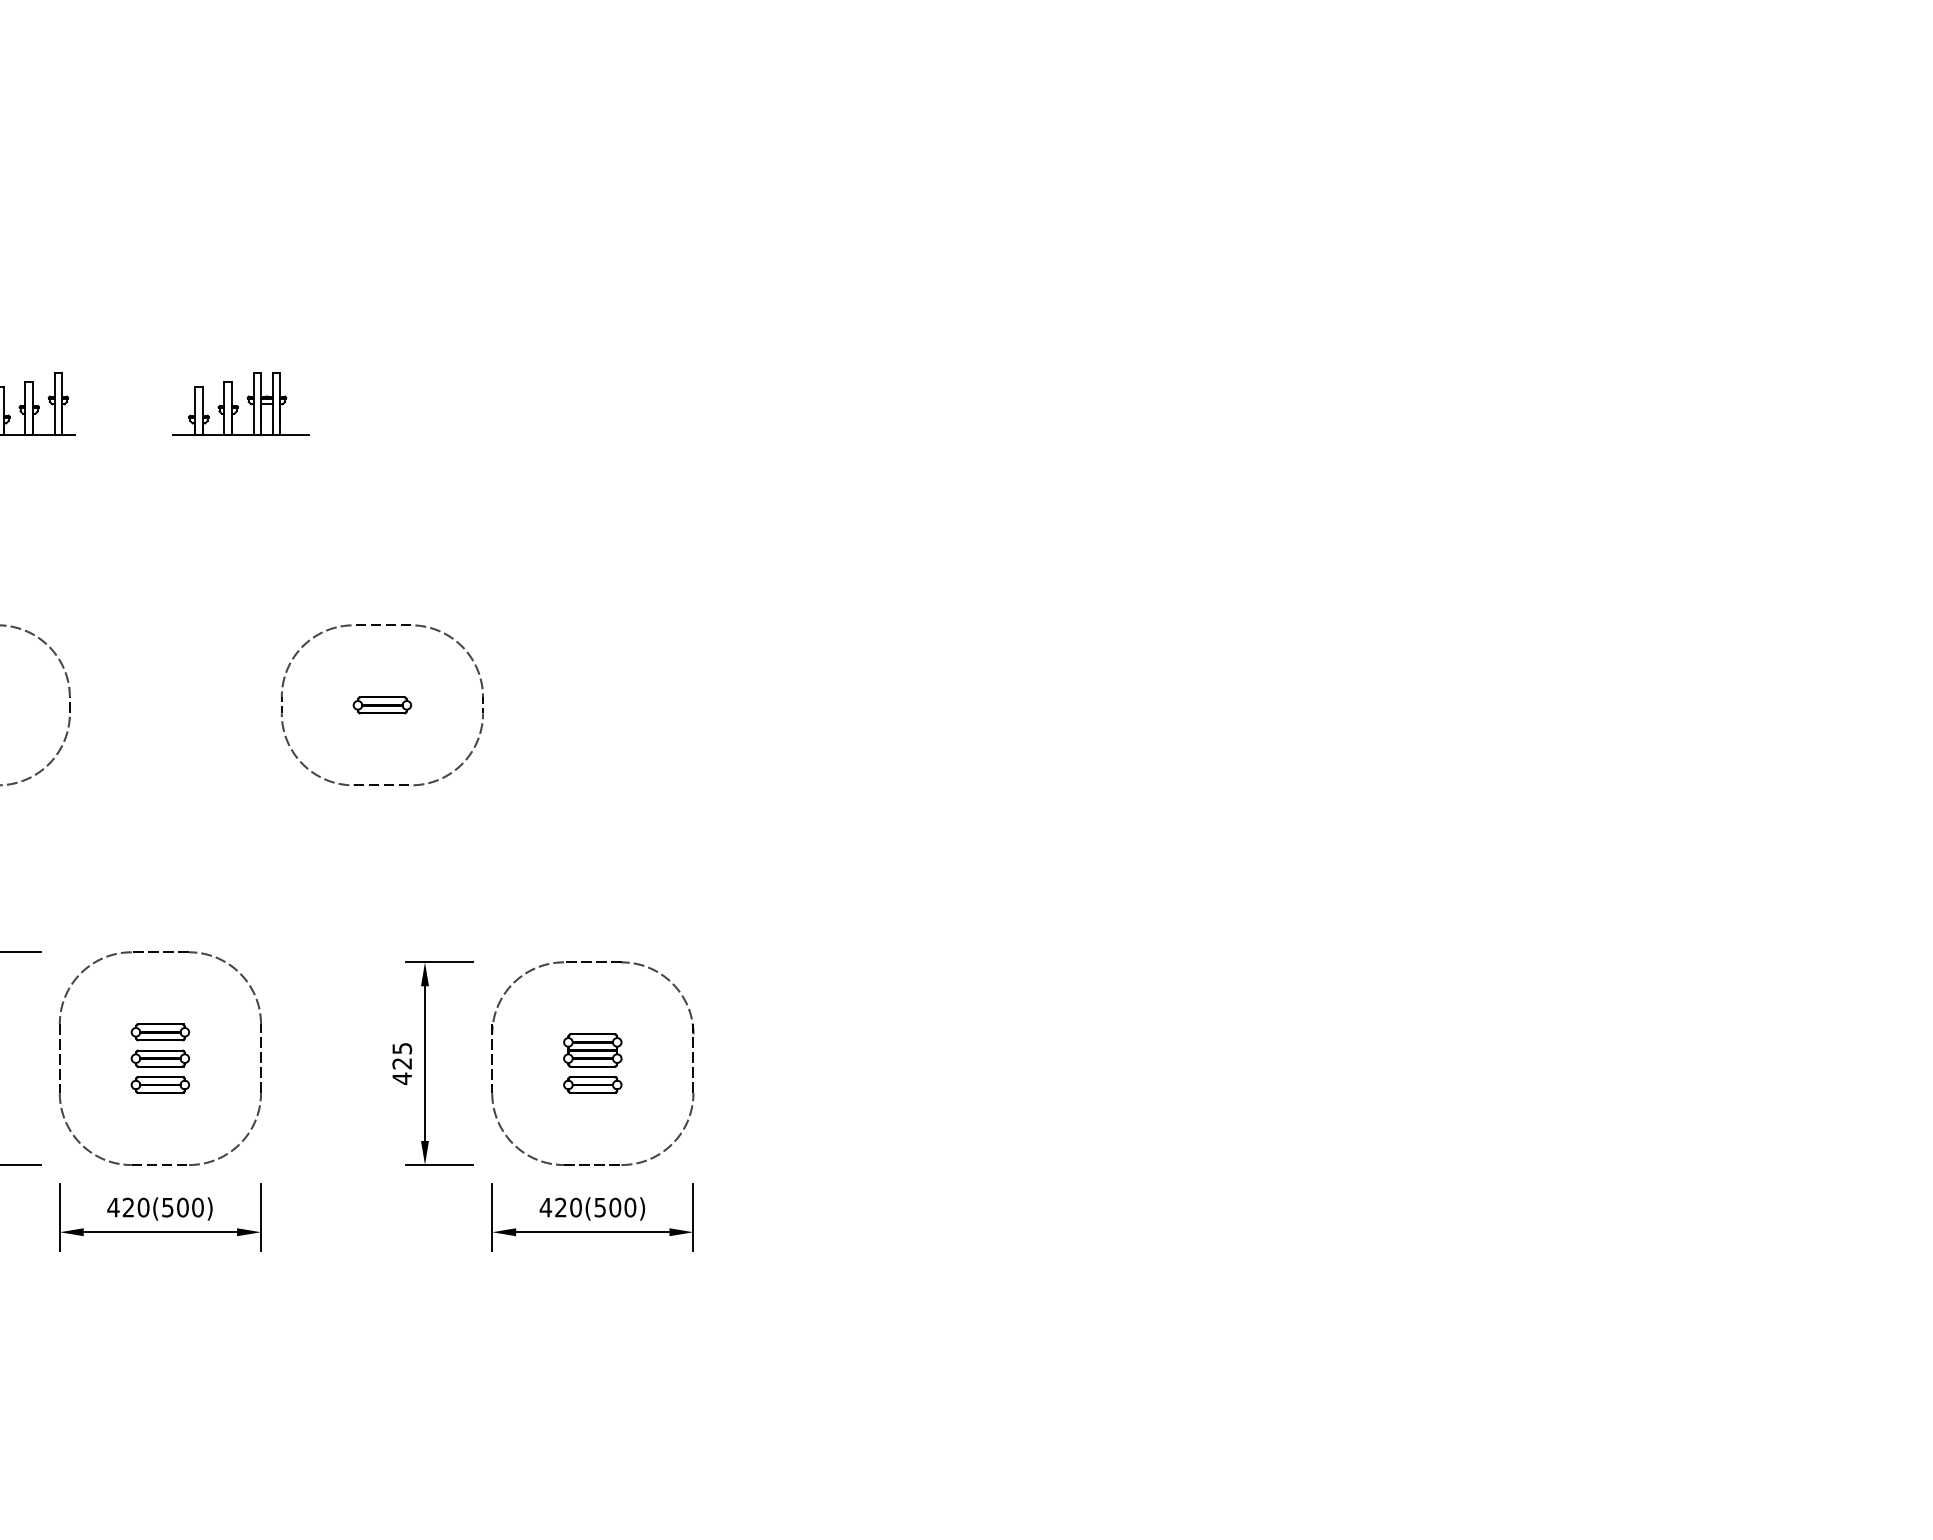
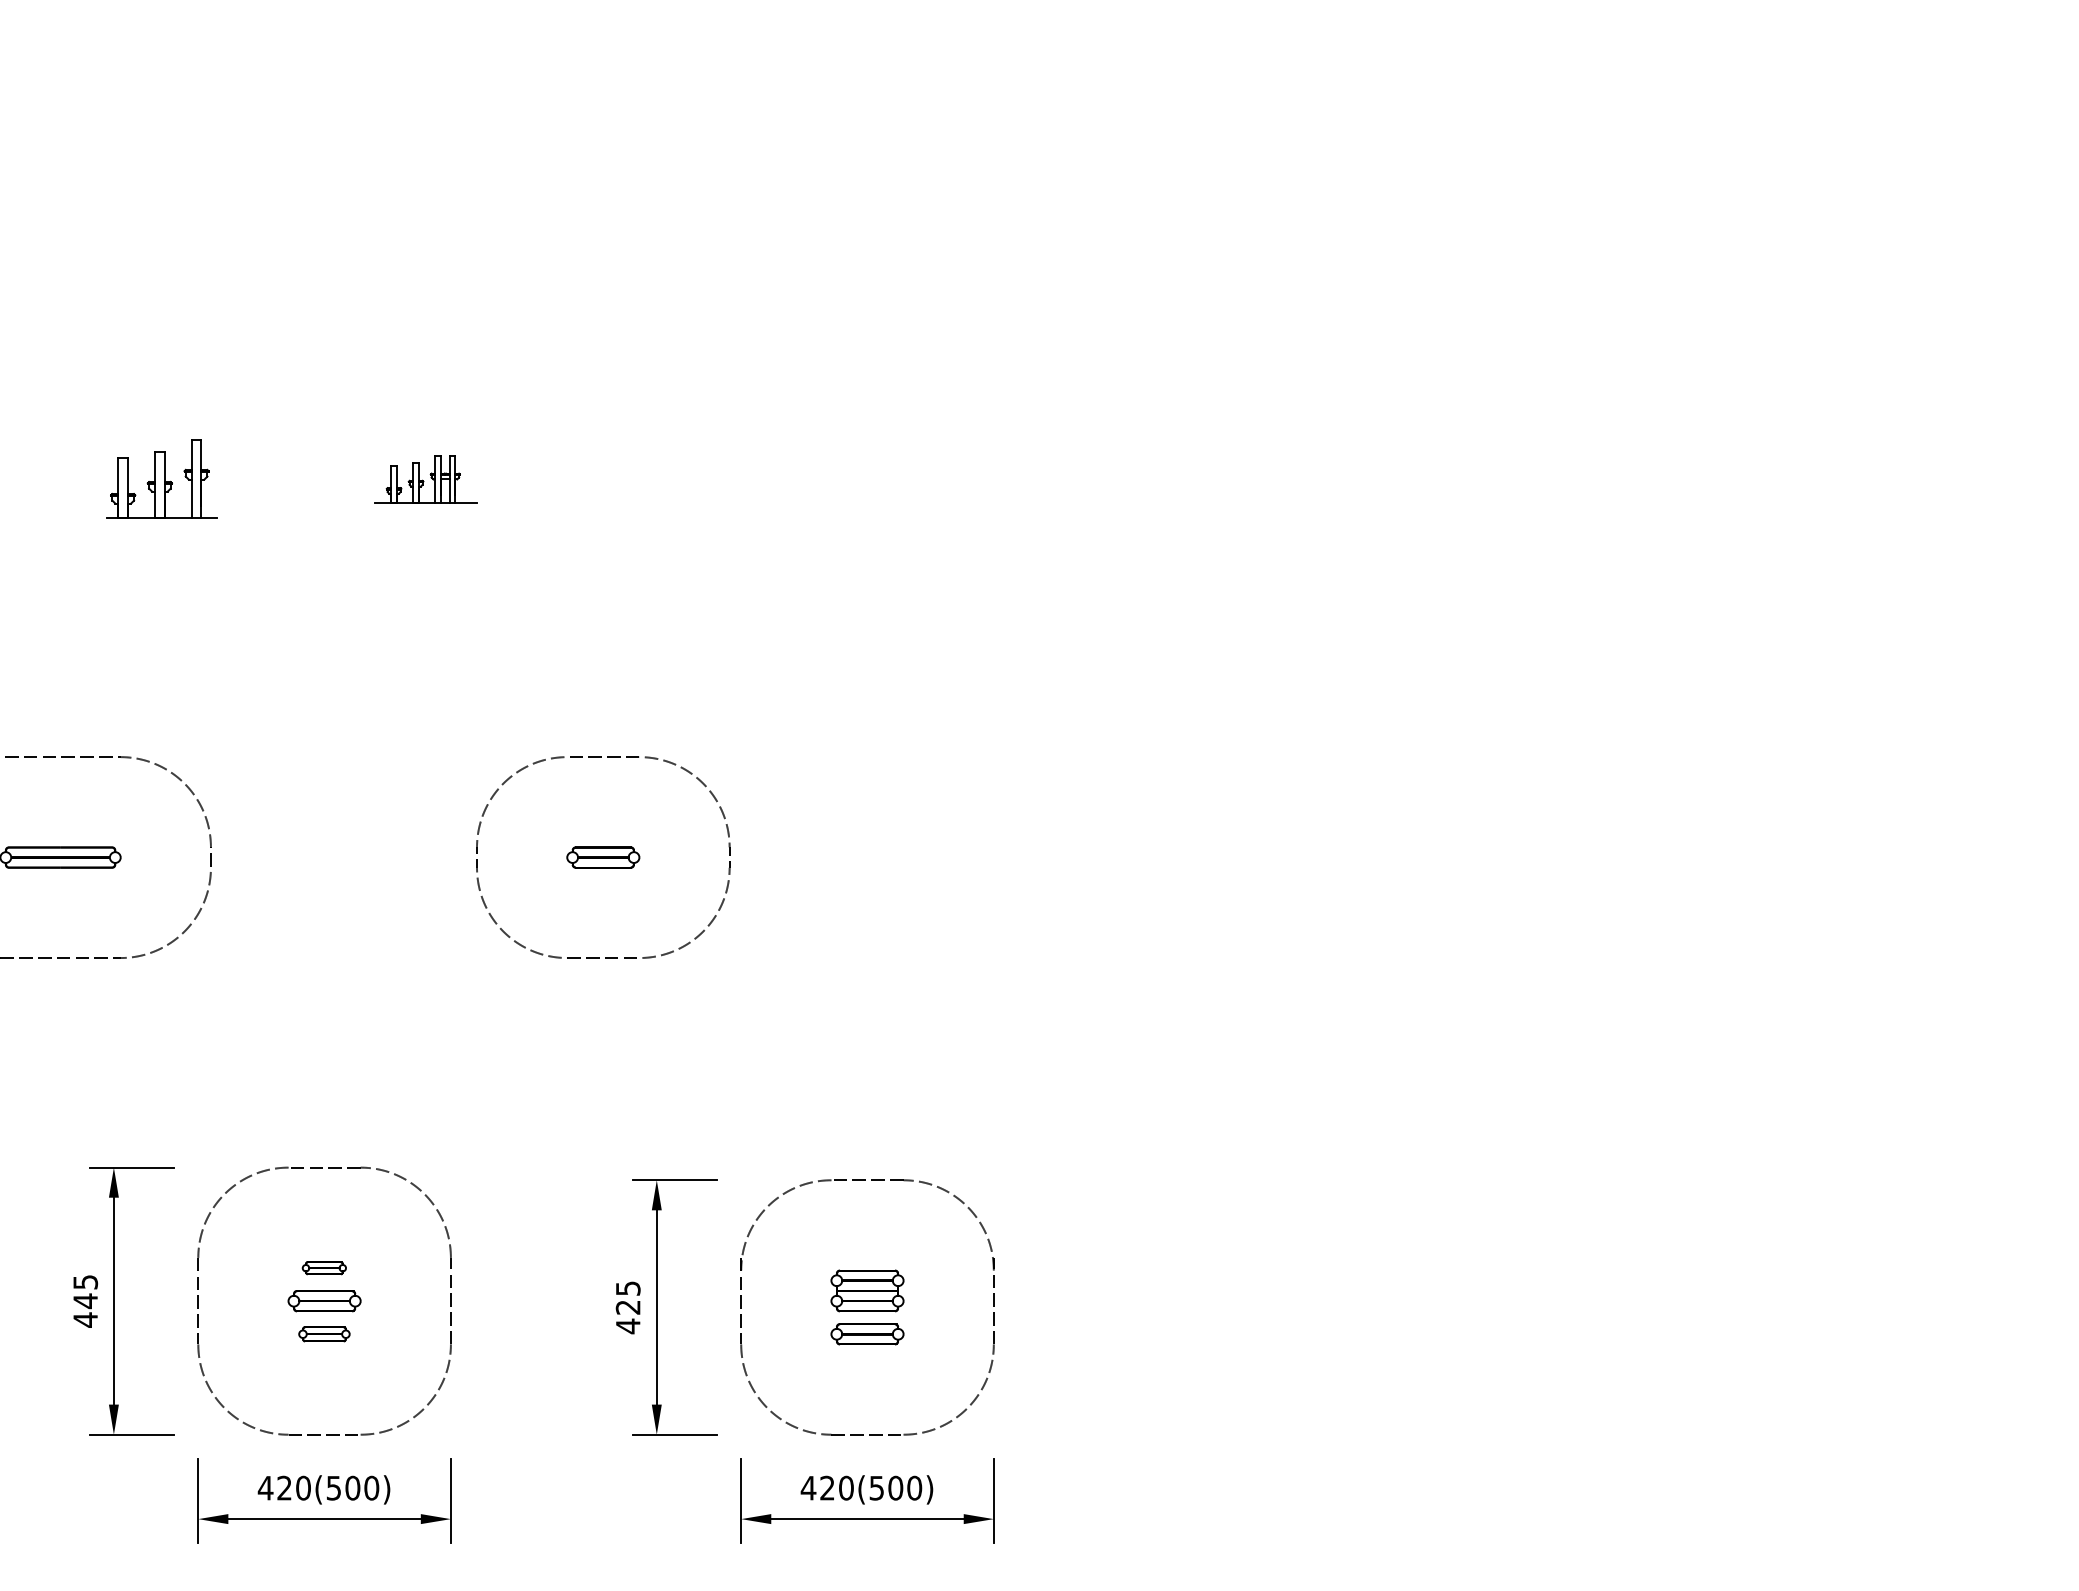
part: (240, 403) -> (425, 478), size x0.6
part: (159, 1032) -> (323, 1268), size x0.6
part: (159, 1084) -> (323, 1333), size x0.7

